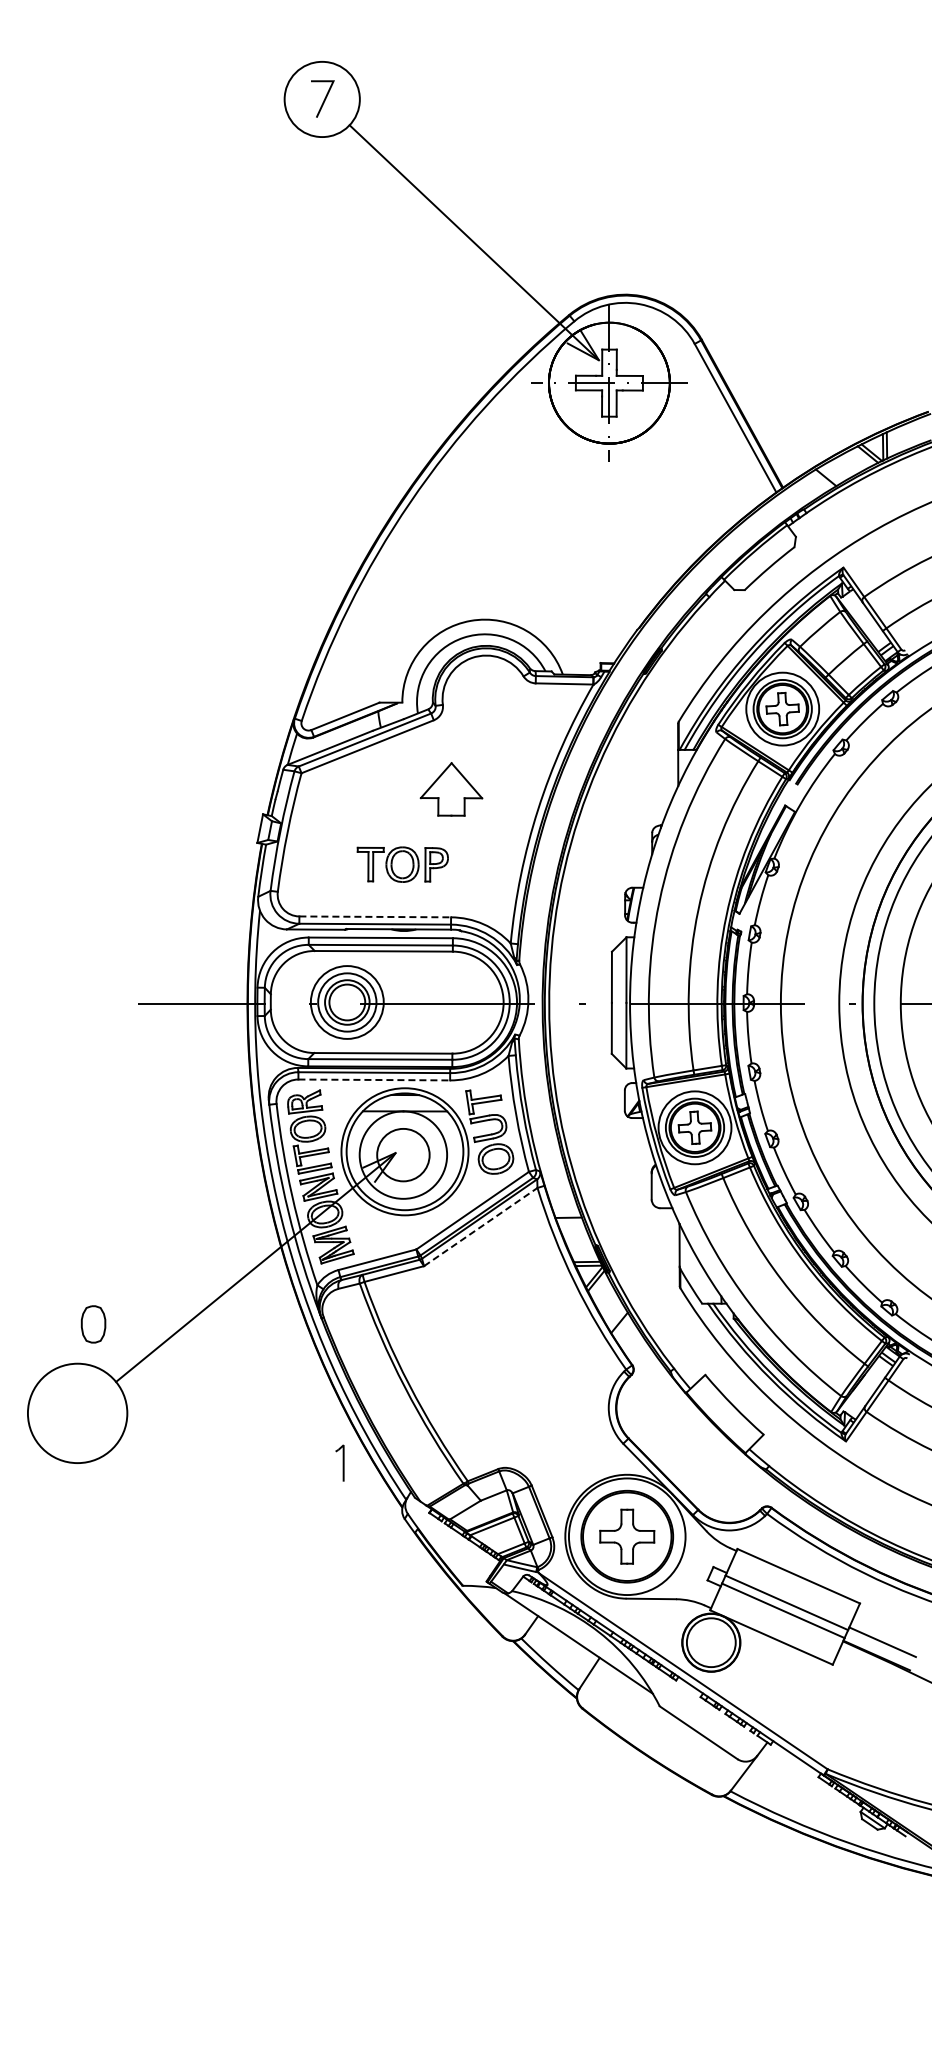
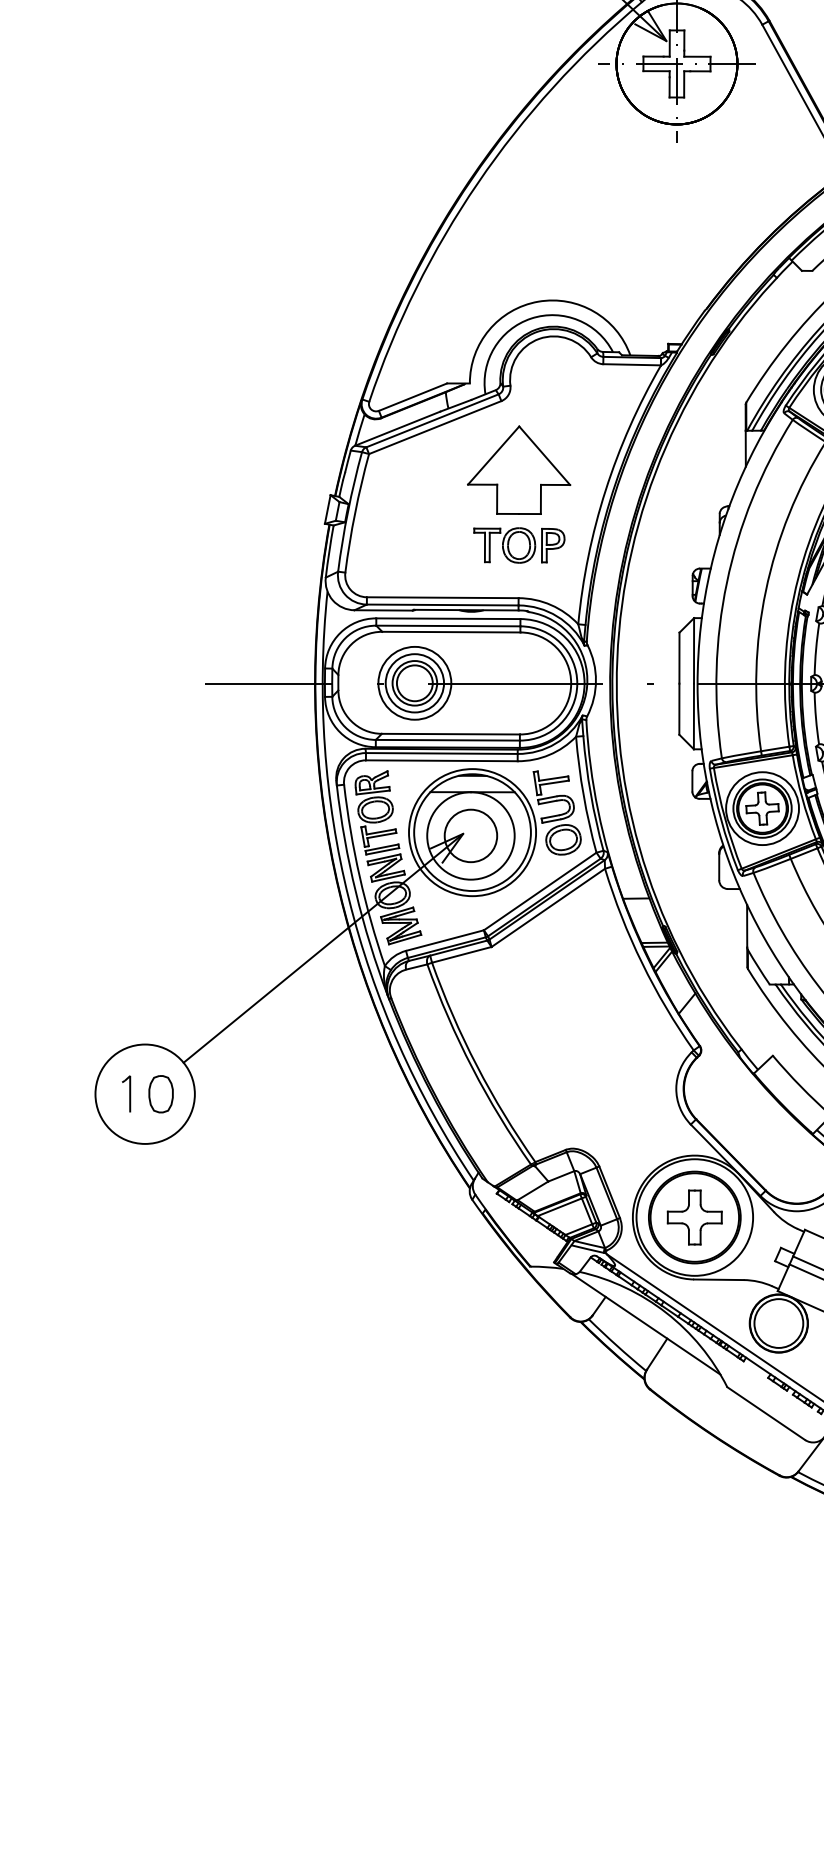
part: (451, 789) -> (519, 470), size x1.67
part: (402, 864) -> (519, 545), moved
line: (375, 916) -> (443, 597), dashed -> solid
line: (374, 1079) -> (442, 760), dashed -> solid
line: (480, 1227) -> (548, 908), dashed -> solid
part: (93, 1324) -> (161, 1094), moved
part: (339, 1462) -> (126, 1093), moved

